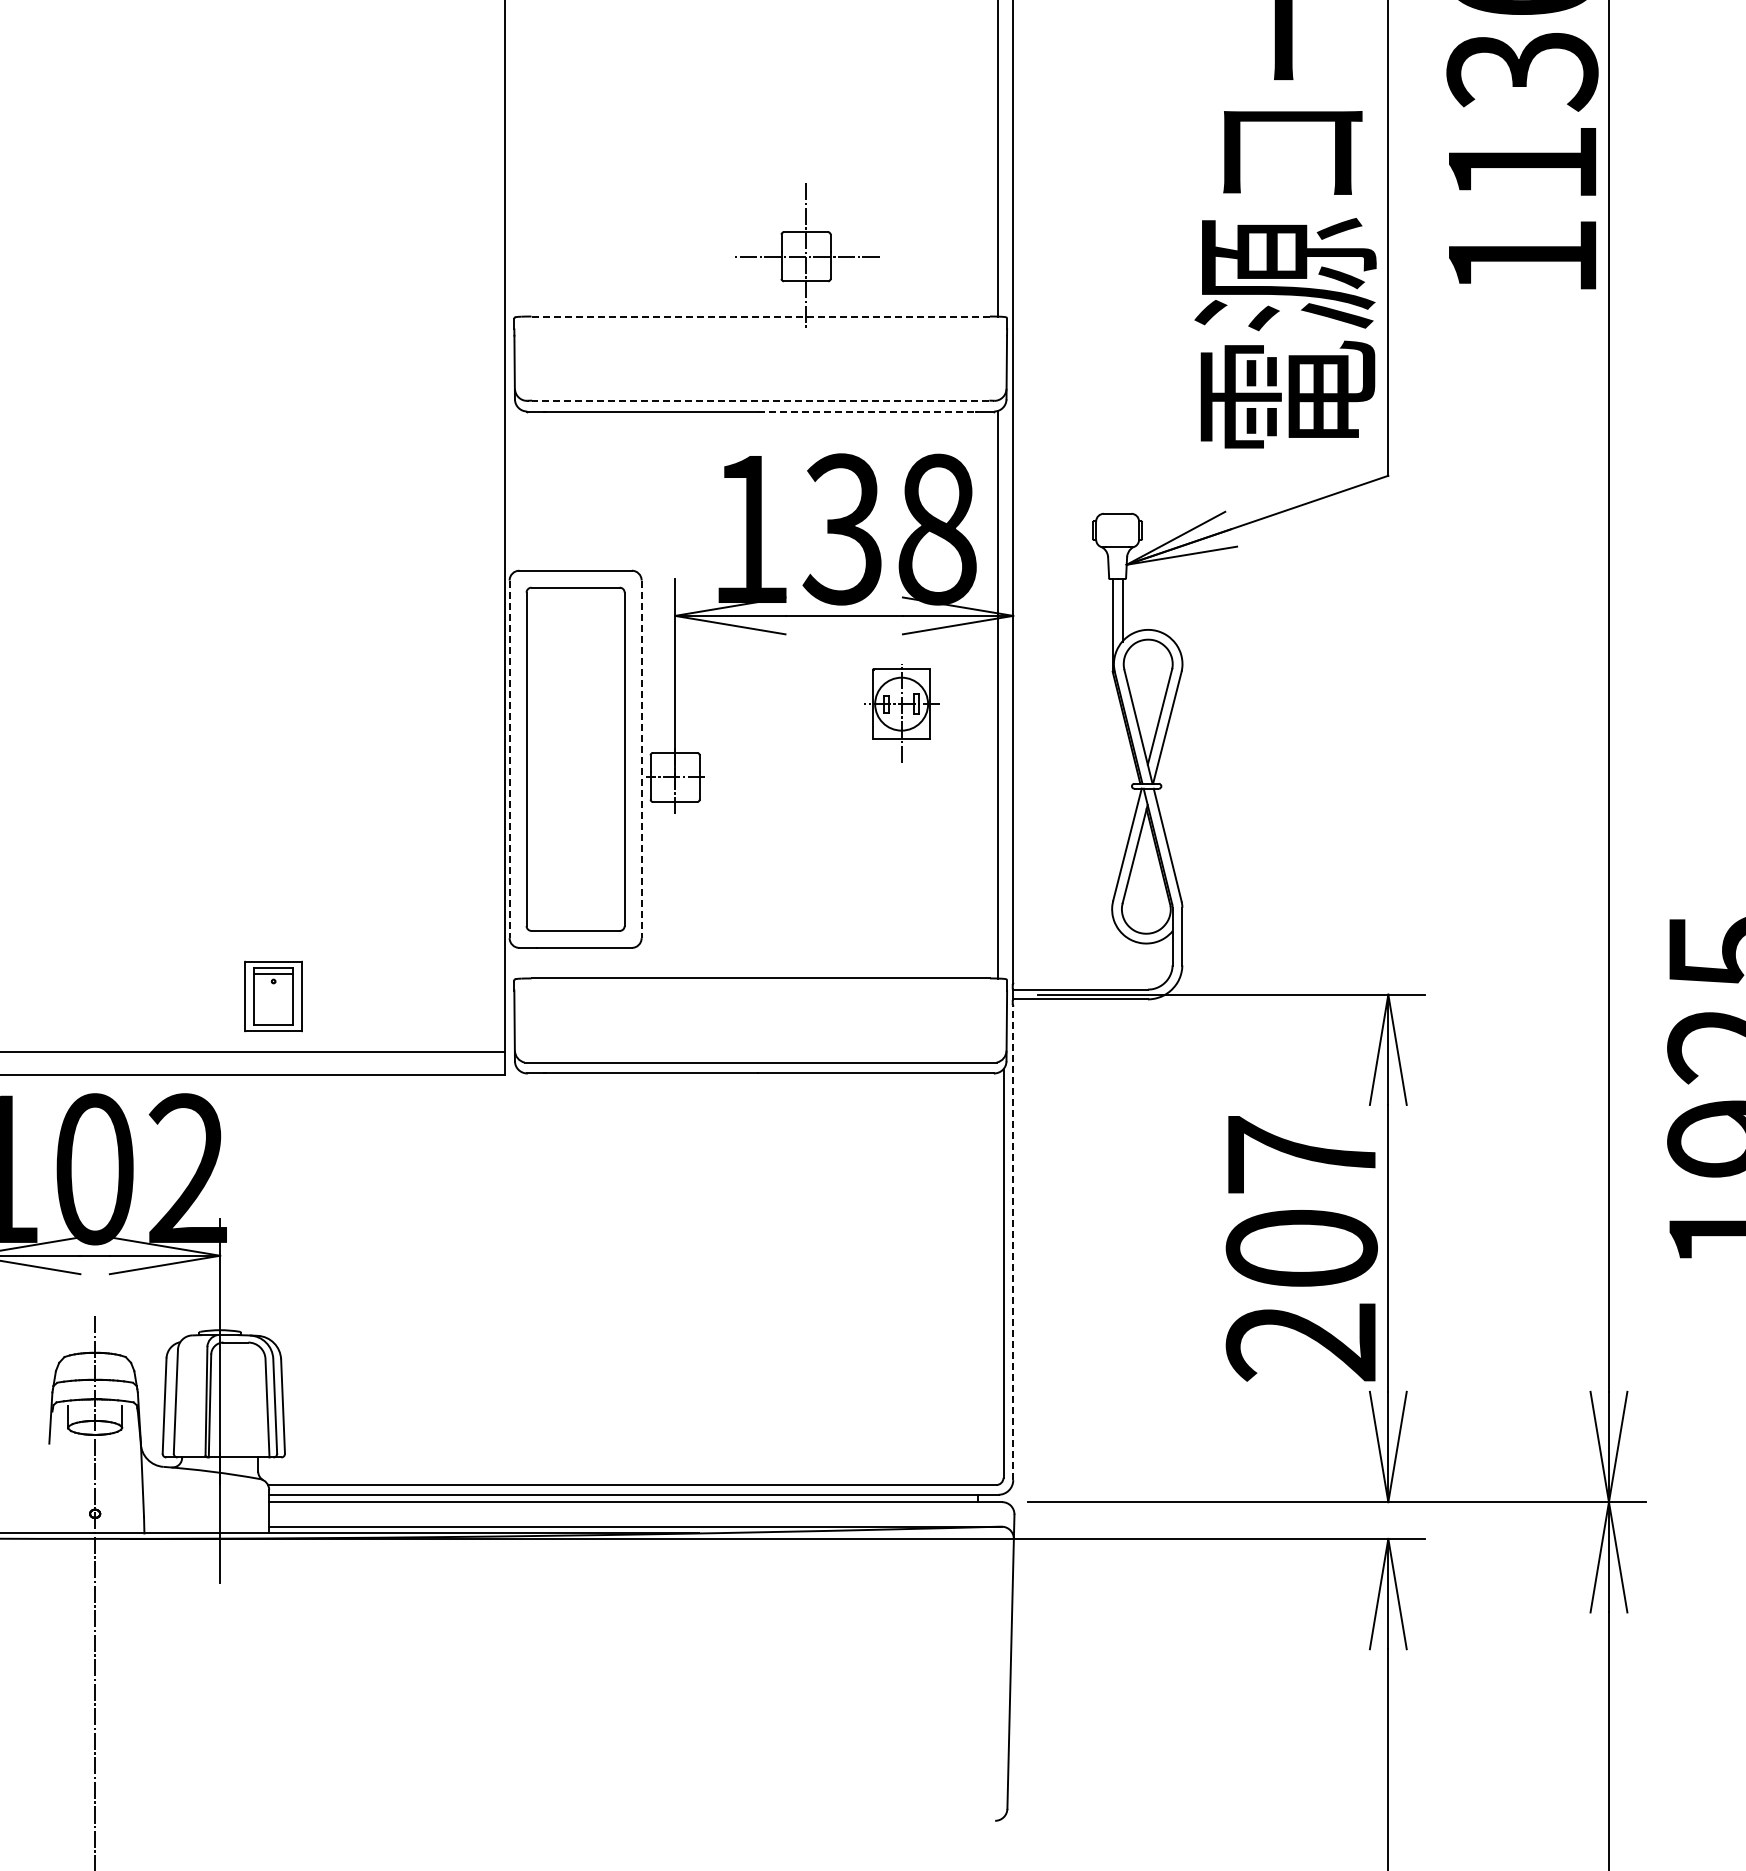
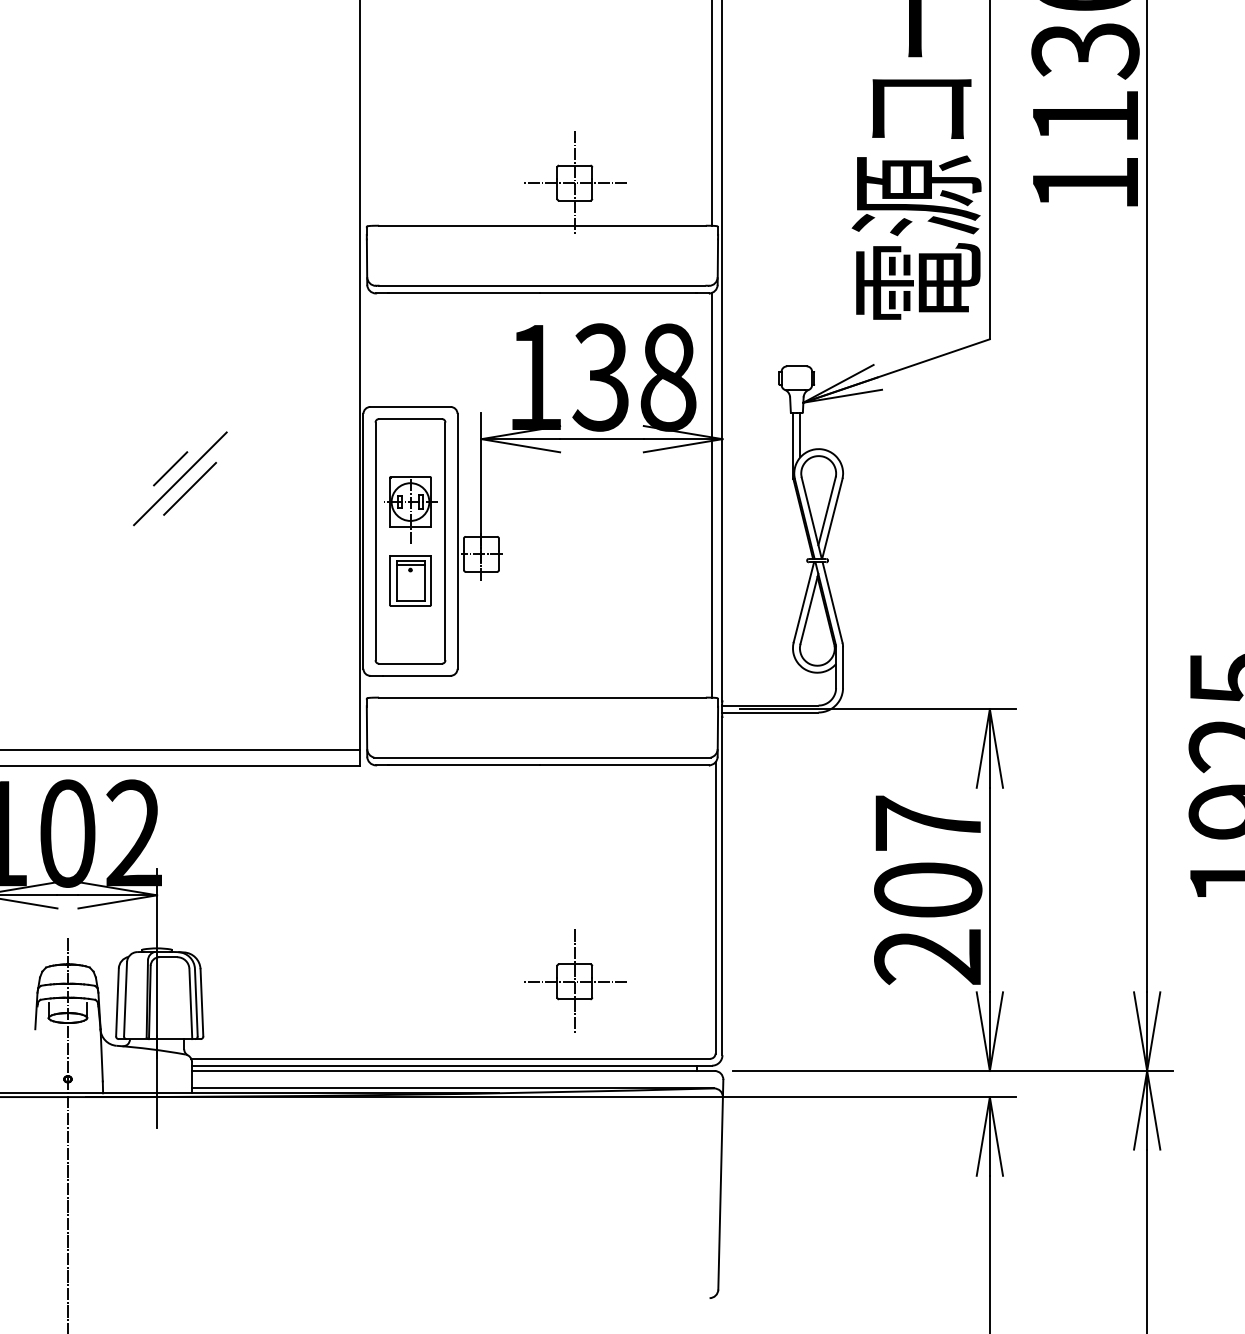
line: (760, 316) -> (542, 225), dashed -> solid
line: (760, 400) -> (542, 285), dashed -> solid
line: (867, 411) -> (618, 293), dashed -> solid
line: (238, 657) -> (170, 468), added
line: (252, 671) -> (180, 478), added
line: (266, 685) -> (190, 488), added
part: (901, 713) -> (410, 508), moved
line: (509, 759) -> (363, 541), dashed -> solid
line: (641, 759) -> (457, 541), dashed -> solid
part: (273, 996) -> (410, 580), moved
line: (1013, 1242) -> (722, 885), dashed -> solid
part: (807, 1375) -> (575, 980), added

